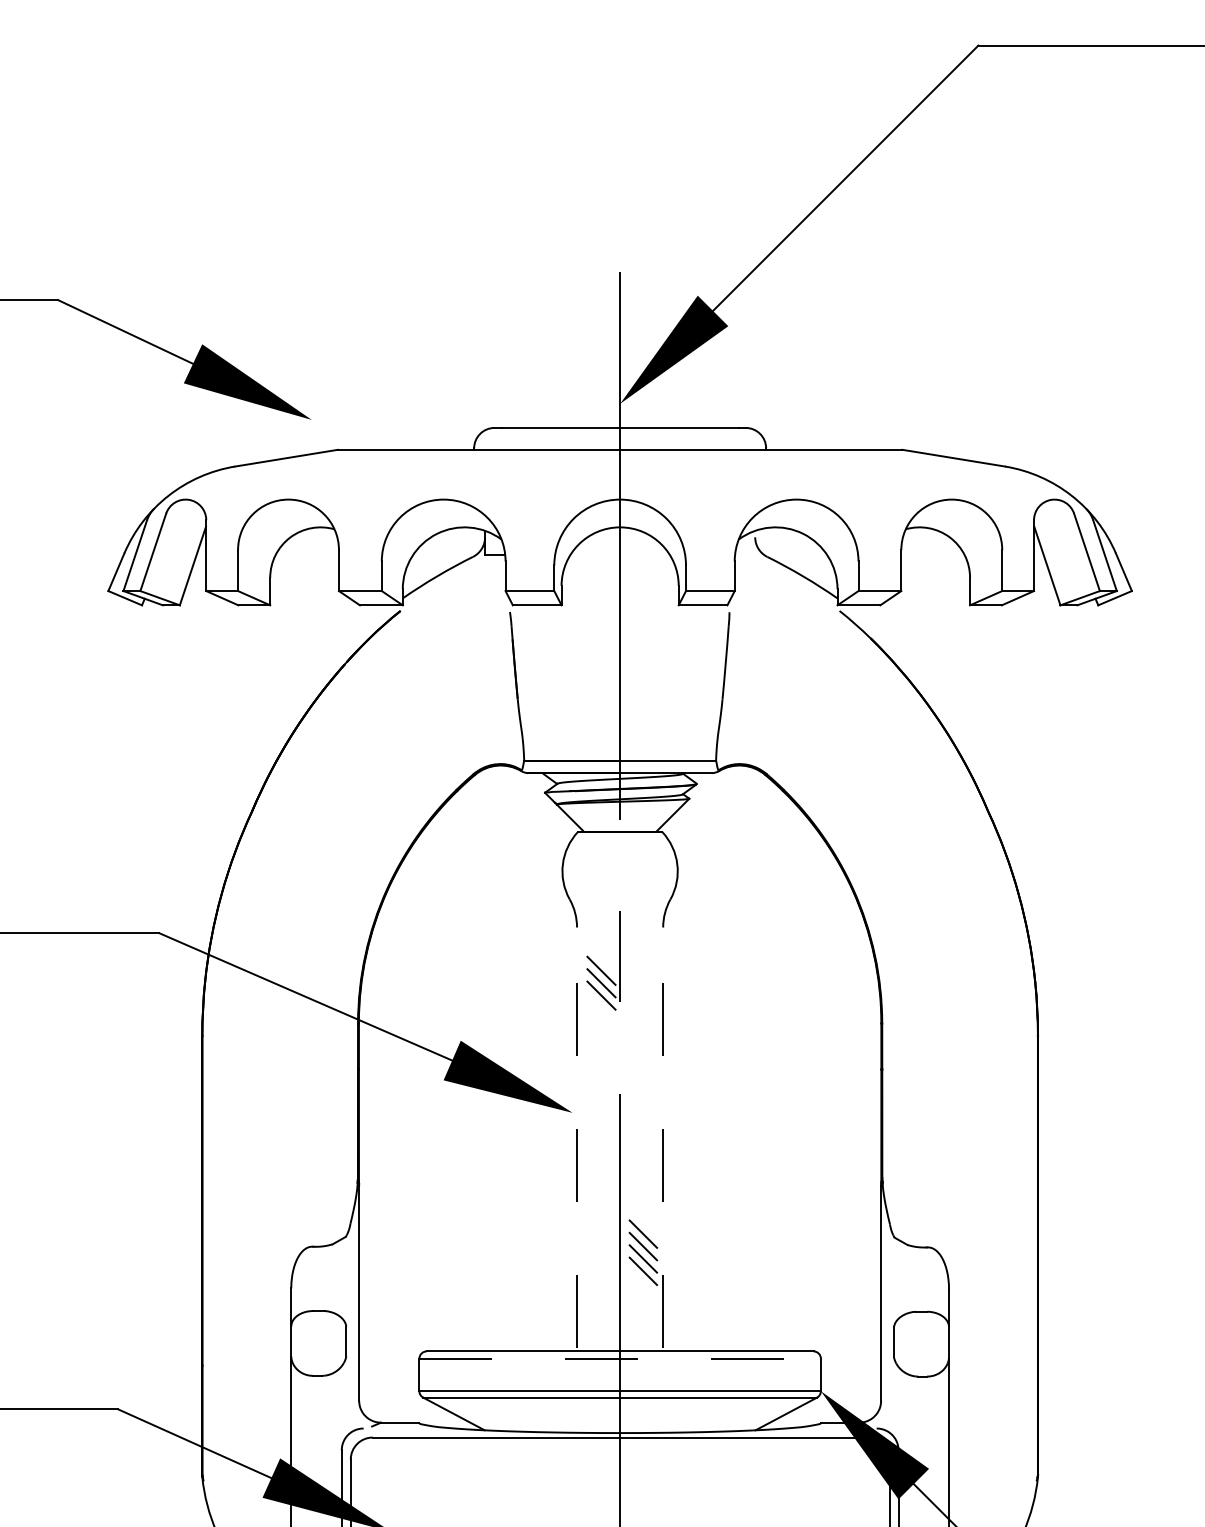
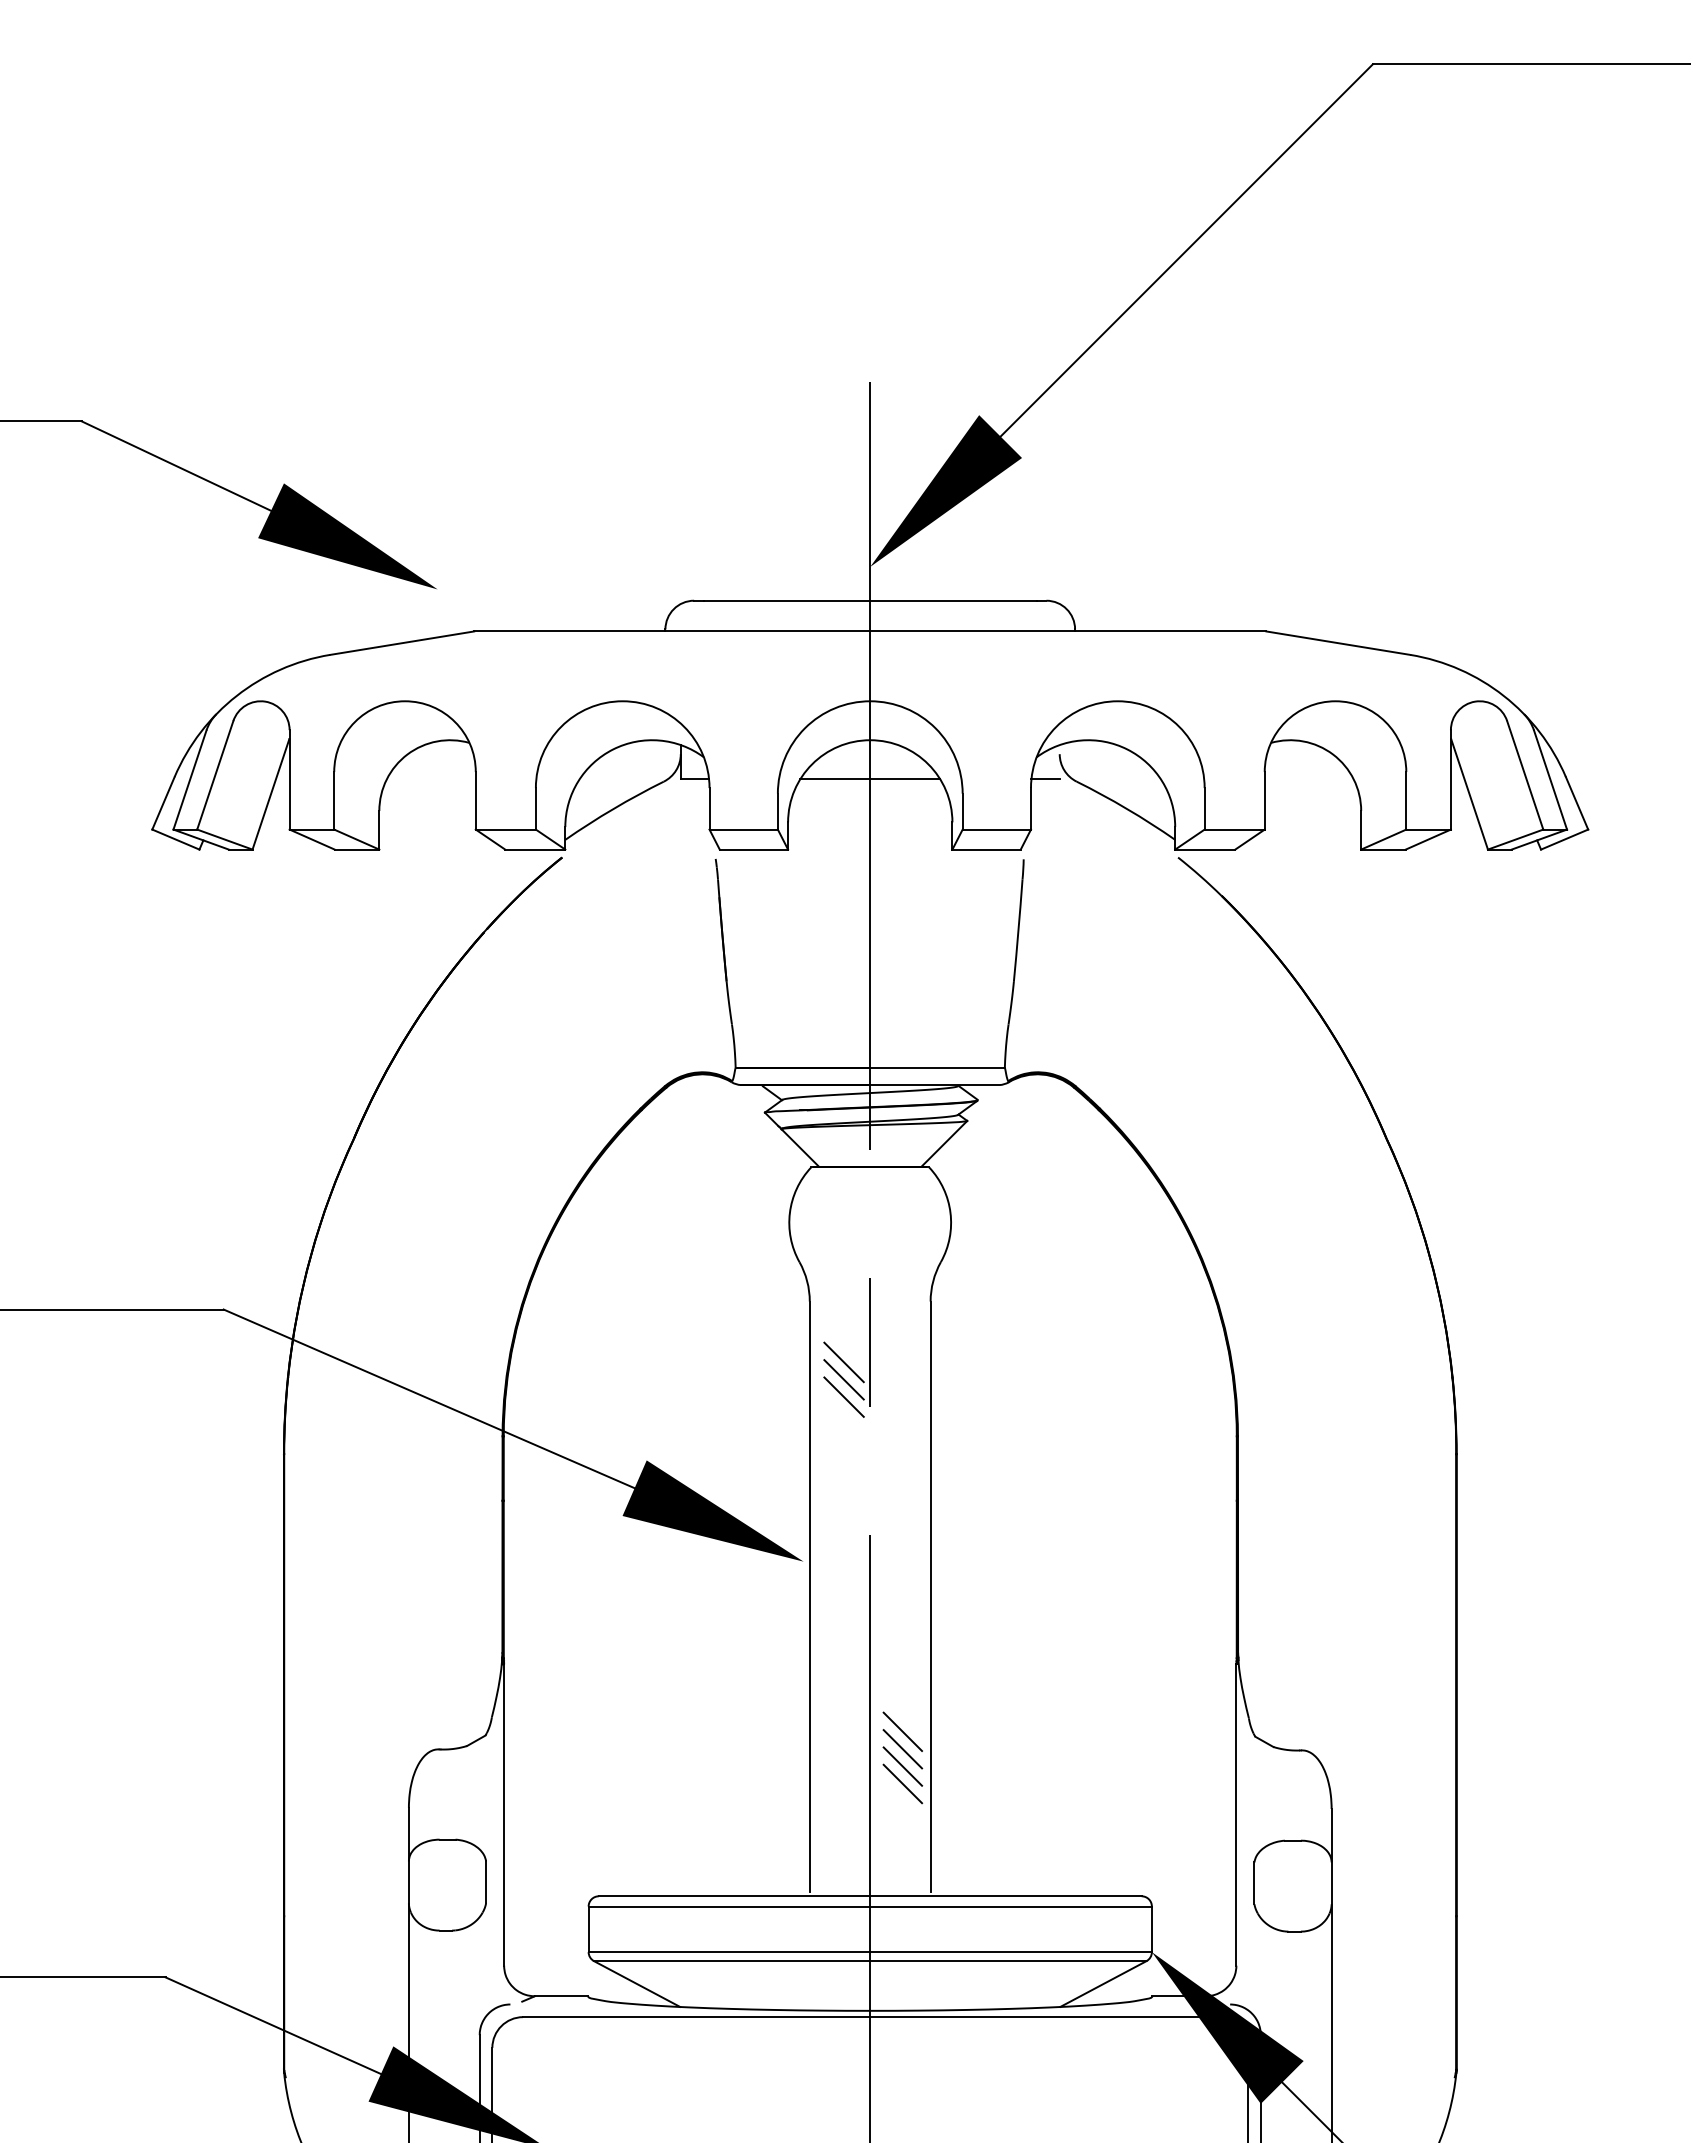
line: (620, 555) -> (870, 779), added
line: (745, 555) -> (1045, 779), added
line: (576, 1137) -> (809, 1596), dashed -> solid
line: (663, 1137) -> (930, 1596), dashed -> solid
line: (620, 1358) -> (870, 1906), dashed -> solid

